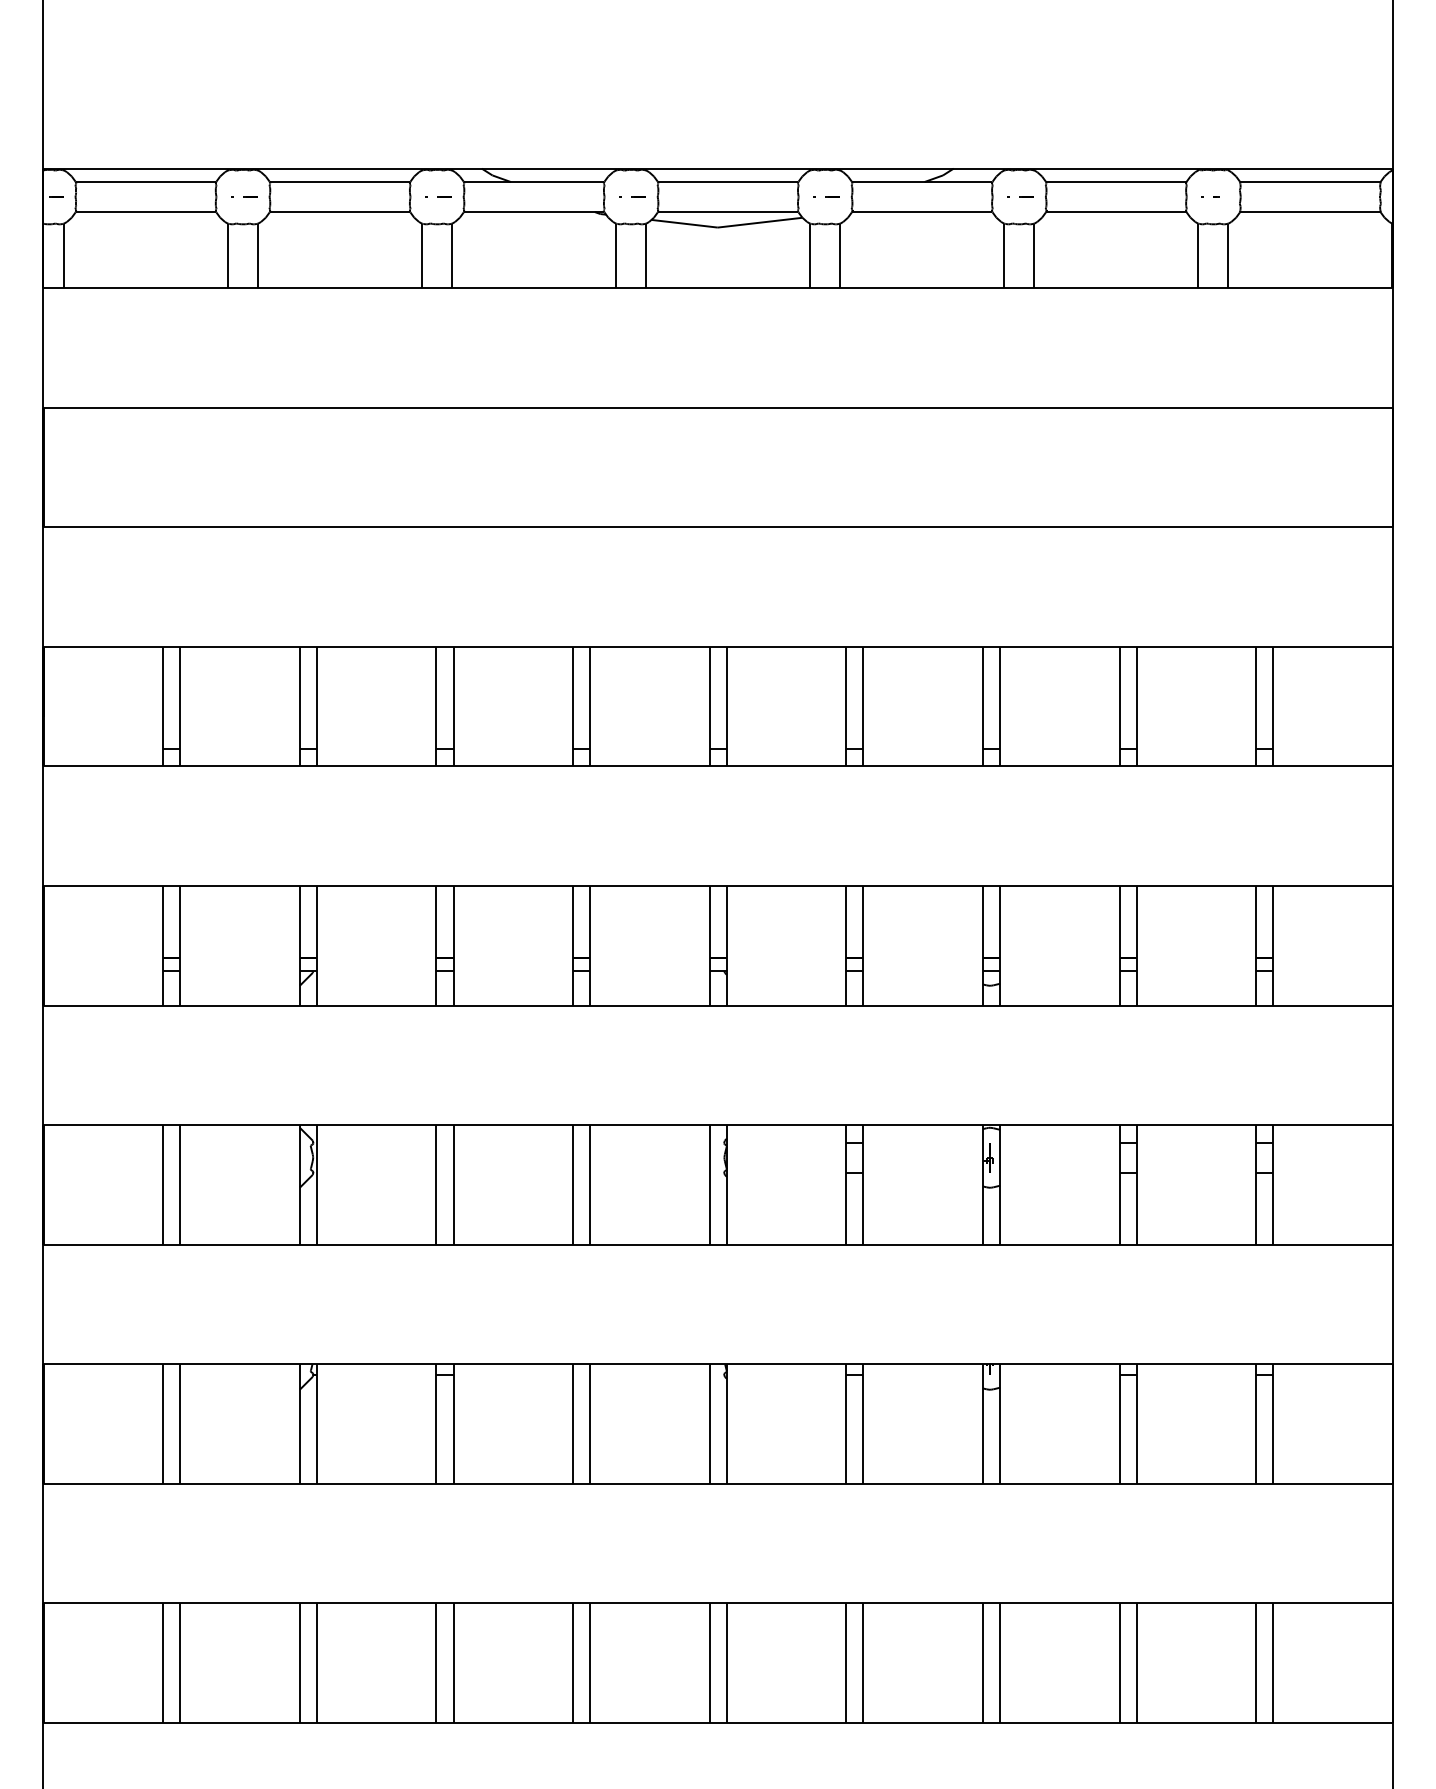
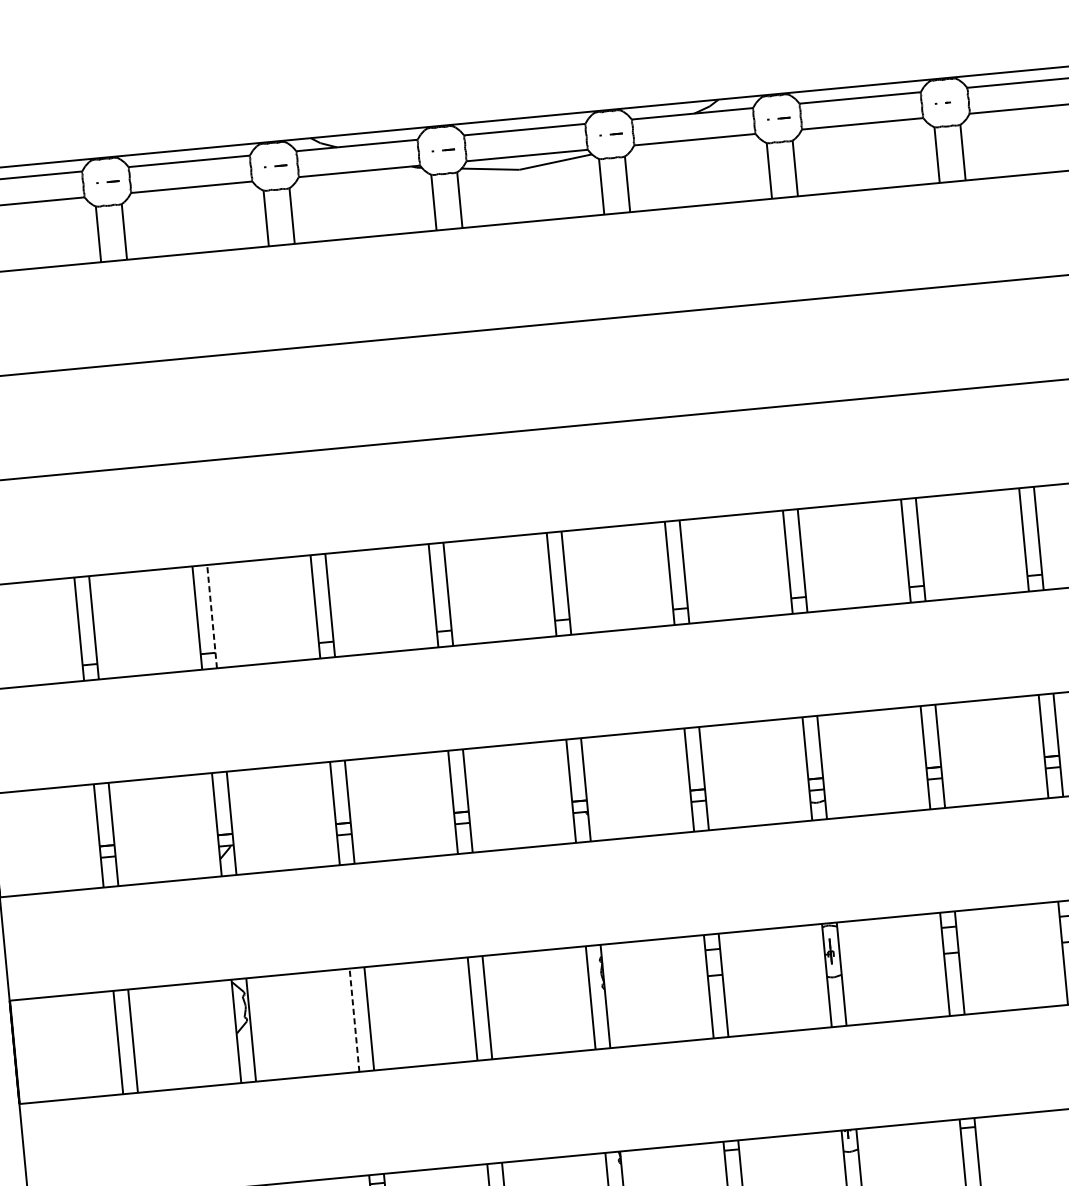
line: (316, 706) -> (211, 616), solid -> dashed
line: (436, 1184) -> (354, 1019), solid -> dashed

